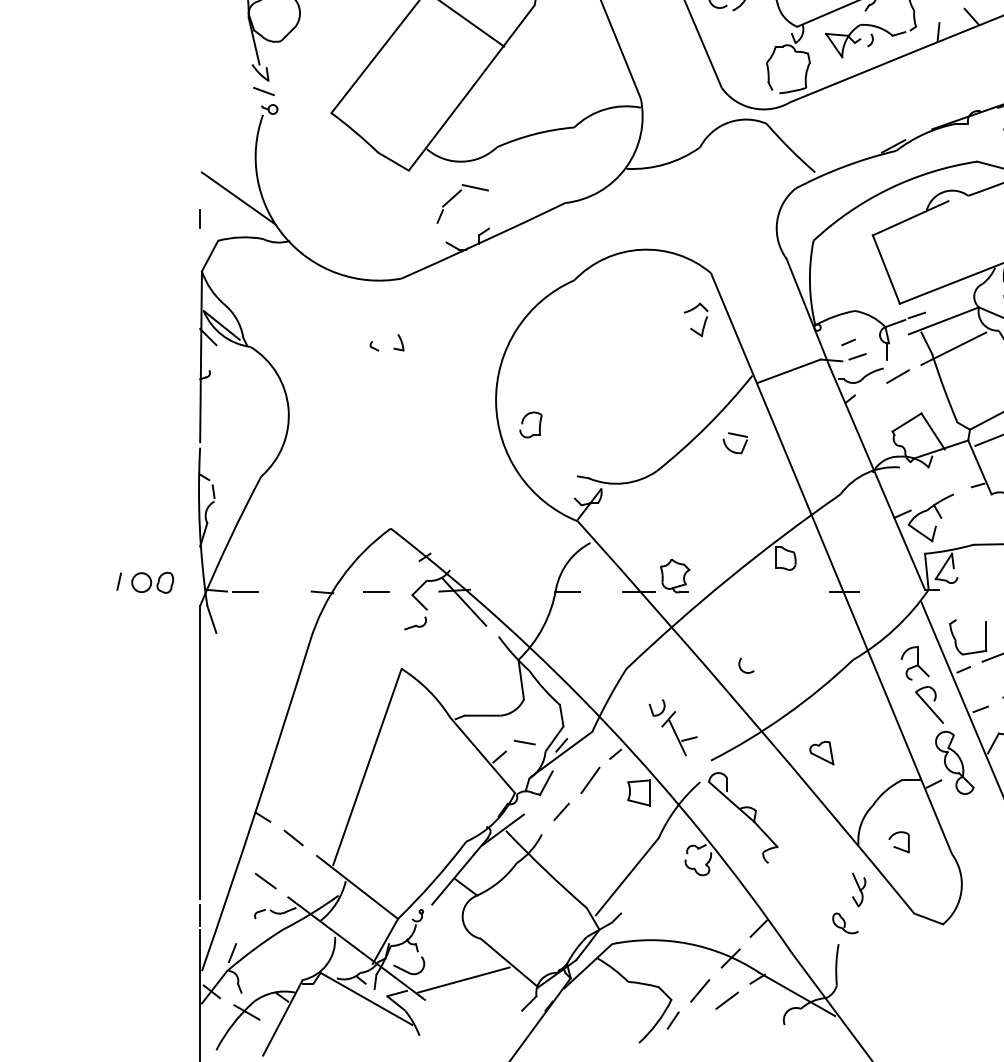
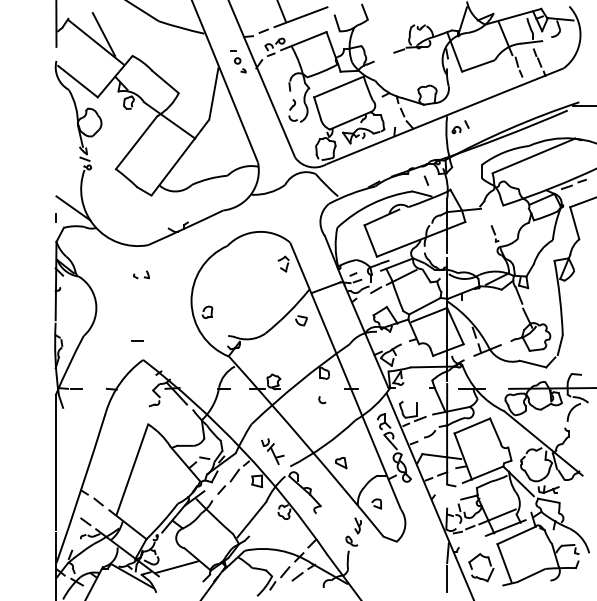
part: (461, 203) -> (175, 210), removed
part: (145, 582) -> (30, 384), removed
line: (376, 590) -> (137, 340), moved
arc: (744, 669) -> (321, 401), moved

